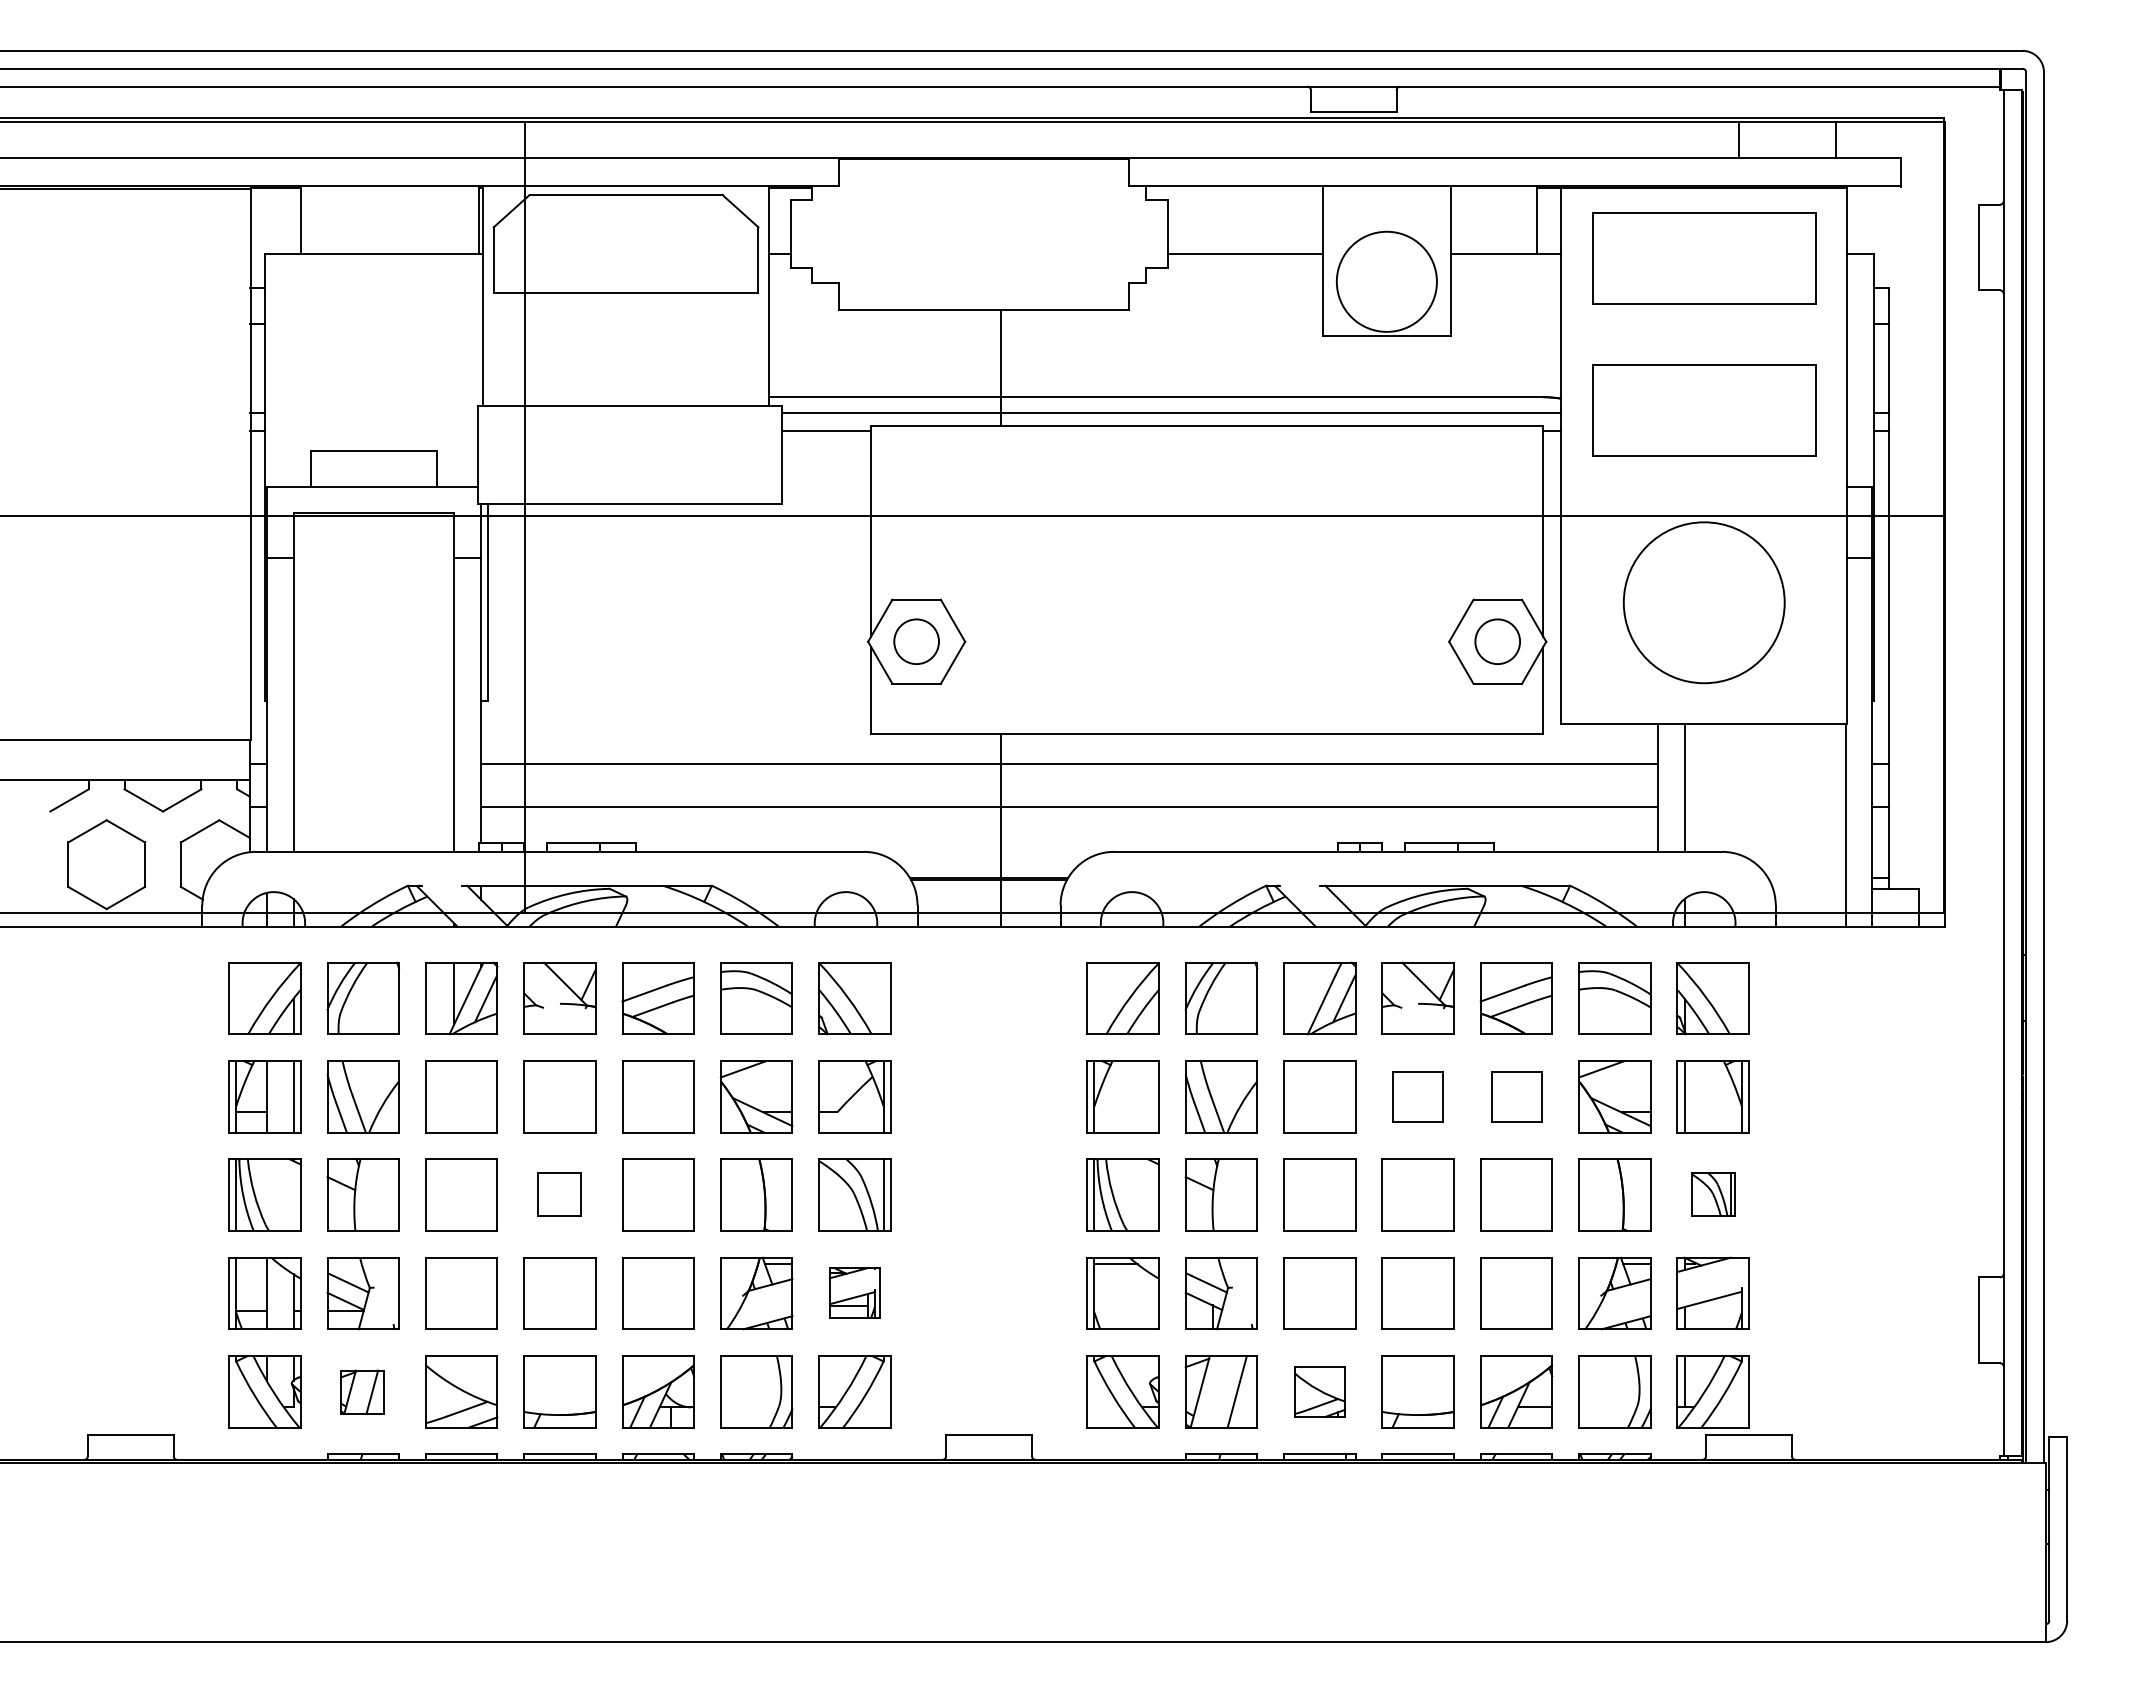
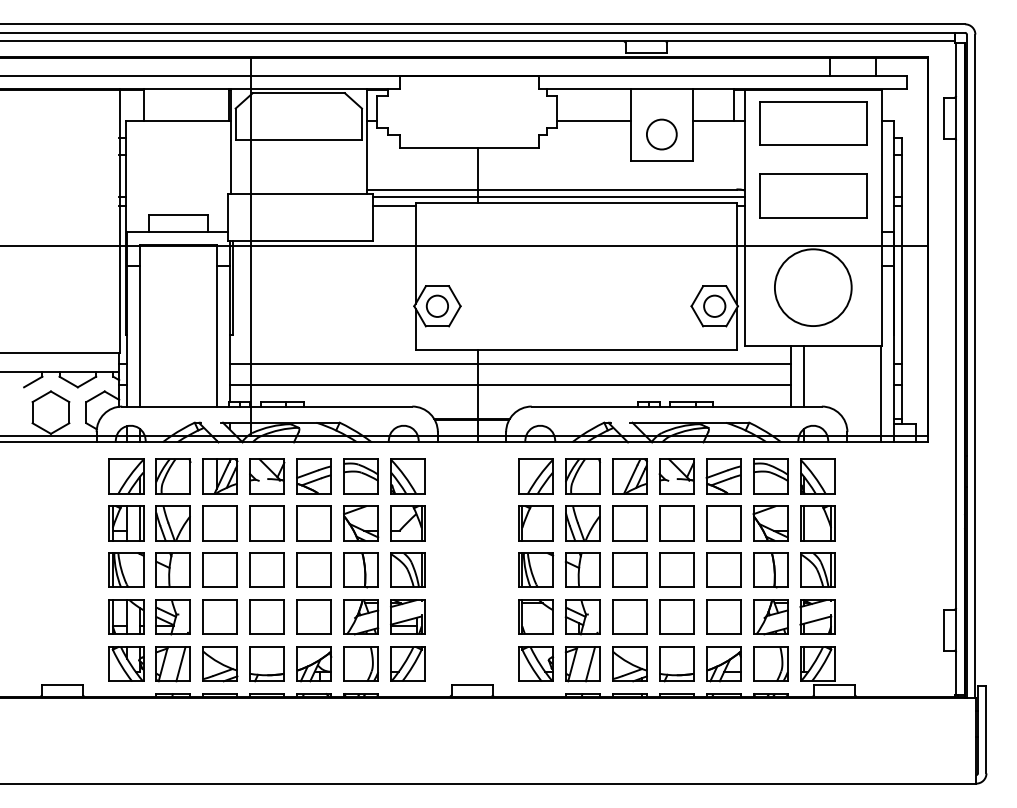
circle: (1386, 281) -> (661, 134), size x0.62
part: (1417, 1096) -> (676, 523), size x1.43
part: (1516, 1096) -> (723, 523), size x1.43
part: (558, 1193) -> (266, 569), size x1.67
part: (1713, 1193) -> (817, 569), size x1.67
part: (853, 1291) -> (407, 616), size x1.43
part: (361, 1392) -> (172, 664), size x1.67
part: (1319, 1392) -> (629, 664), size x1.43

